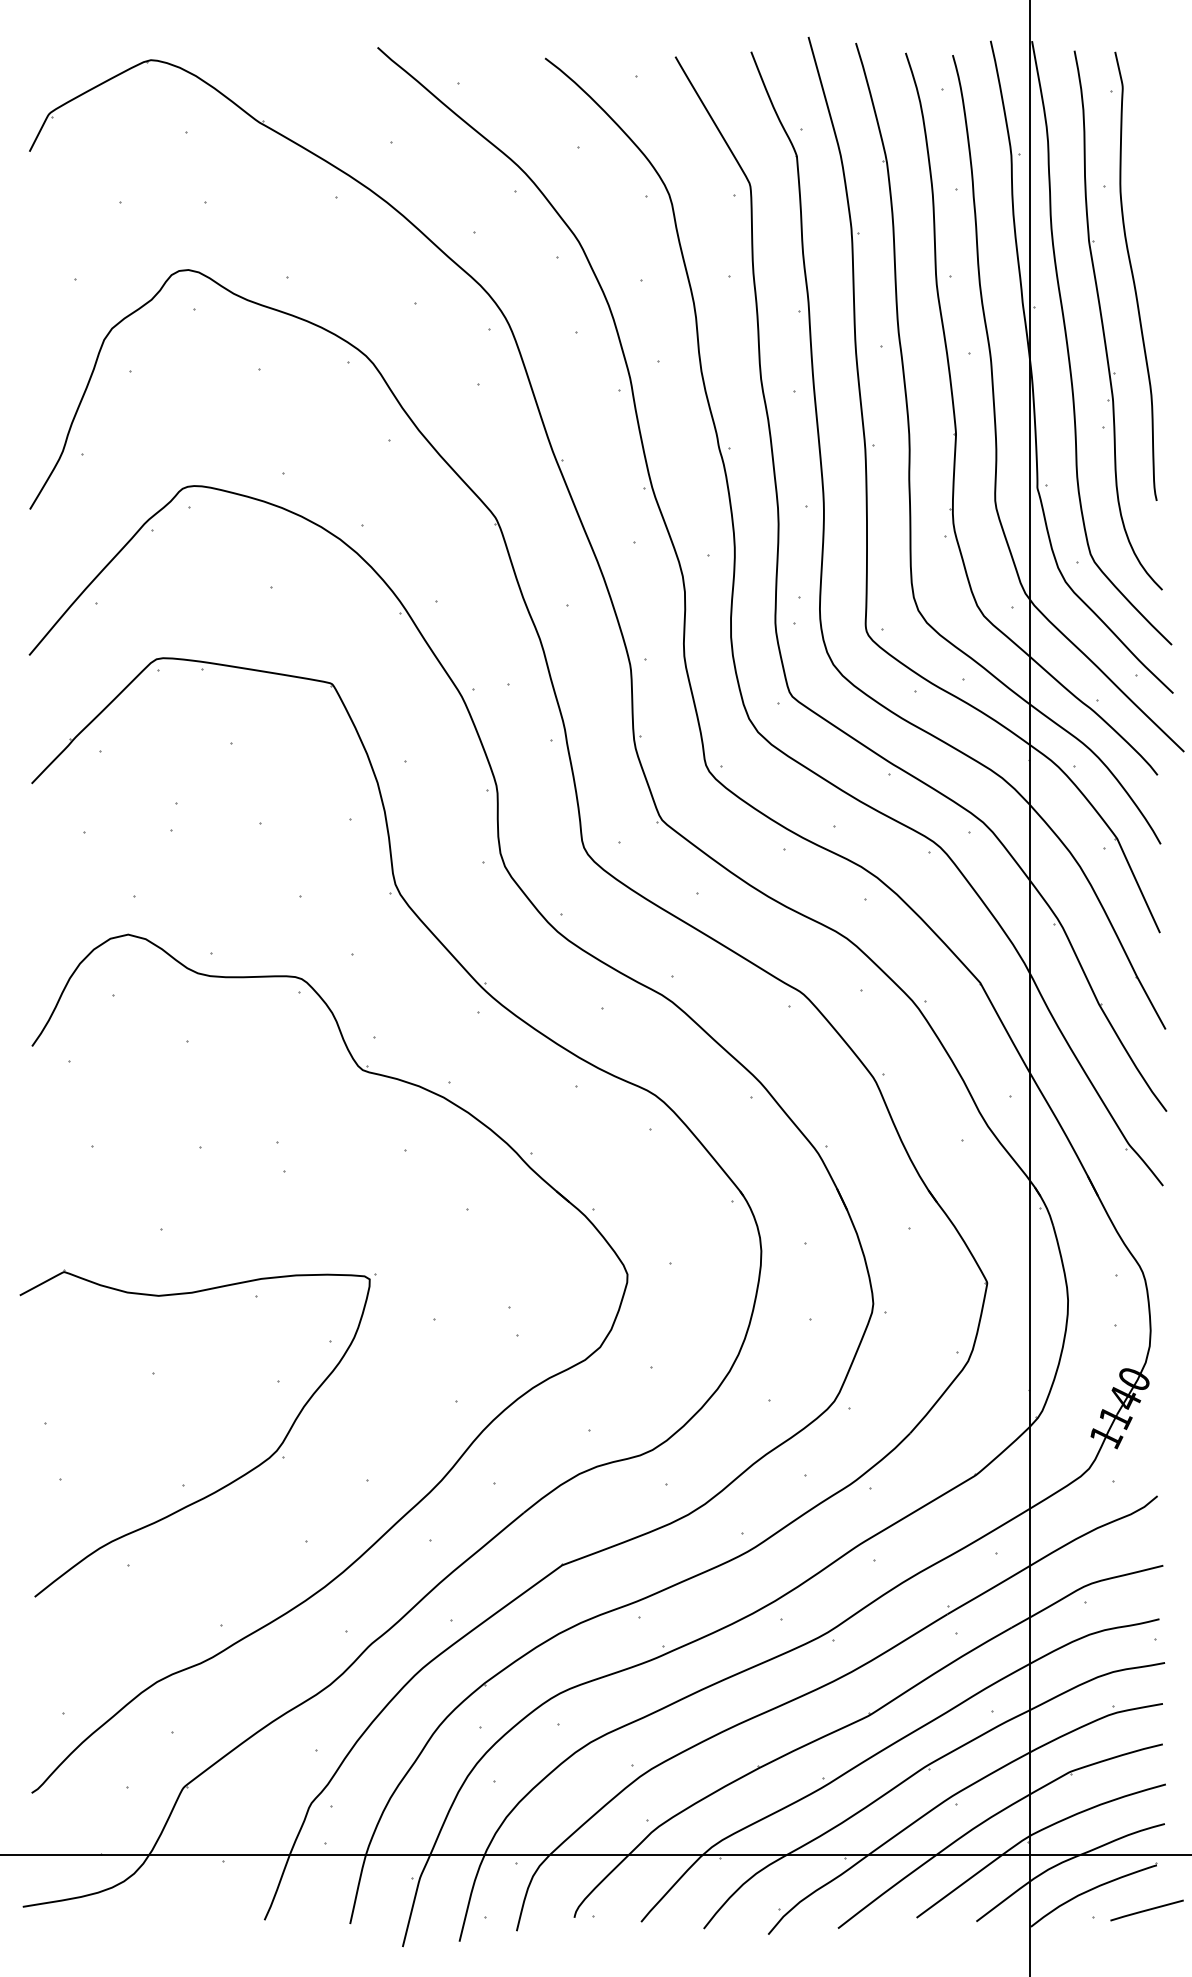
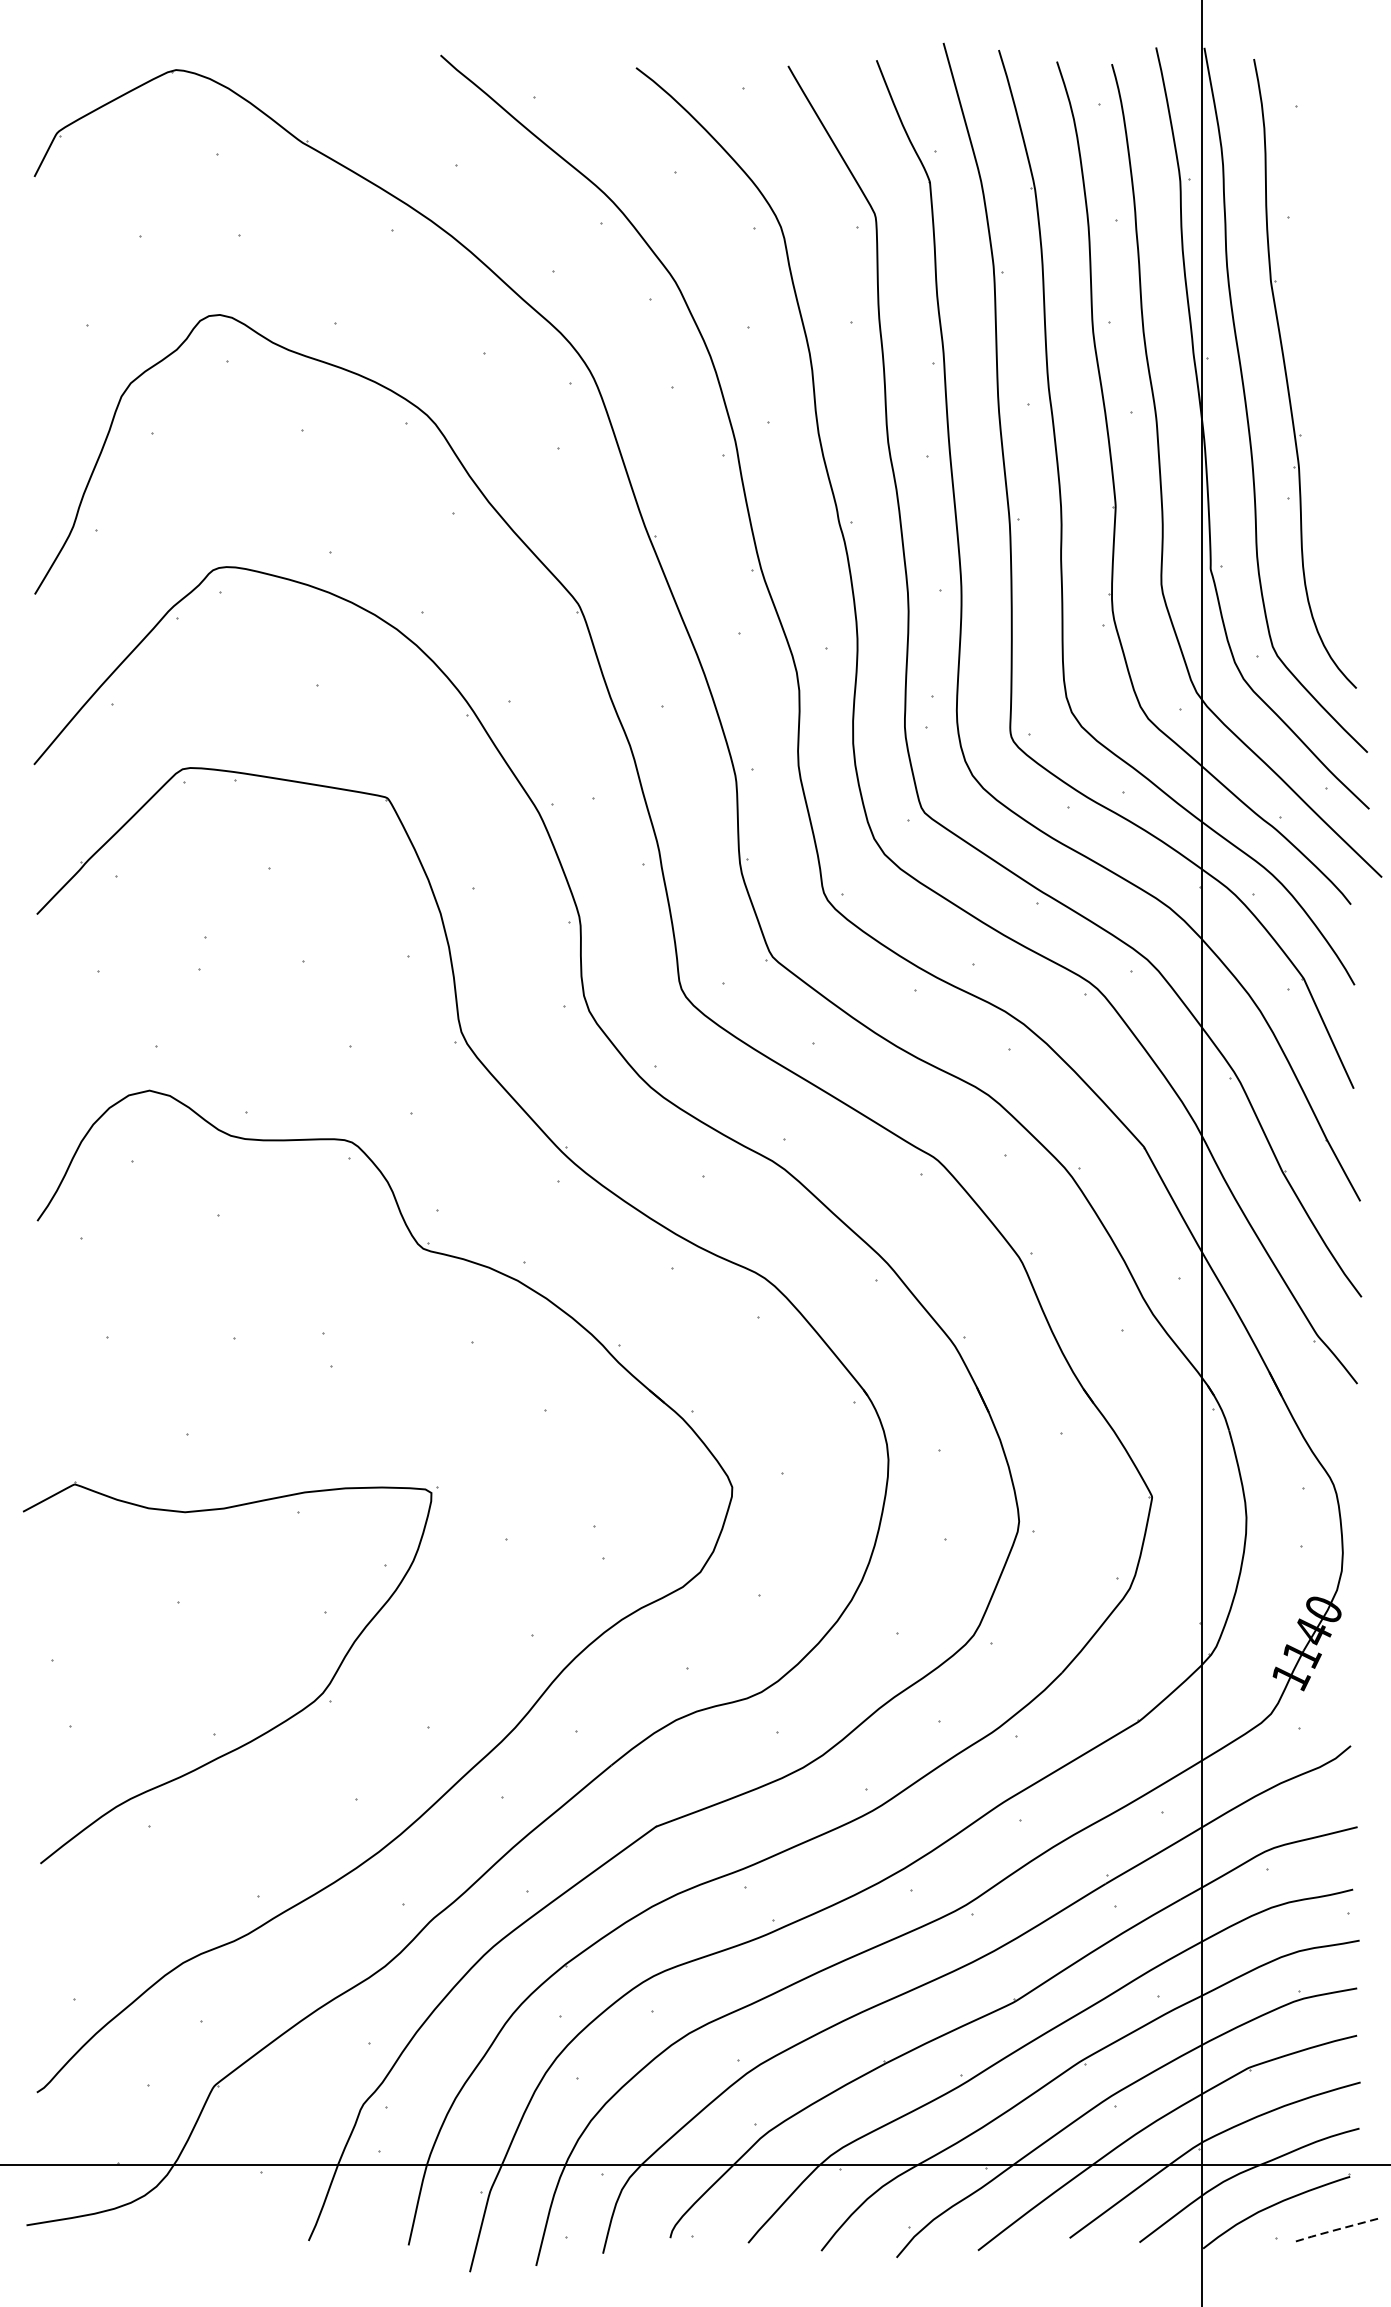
curve: (1133, 275) -> (1322, 321), removed
line: (1145, 1910) -> (1336, 2229), solid -> dashed

